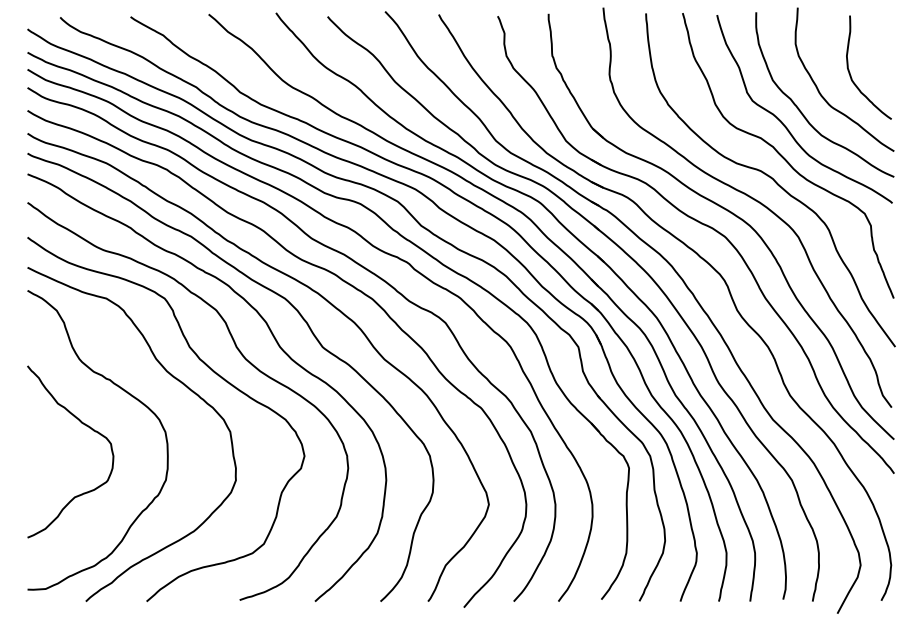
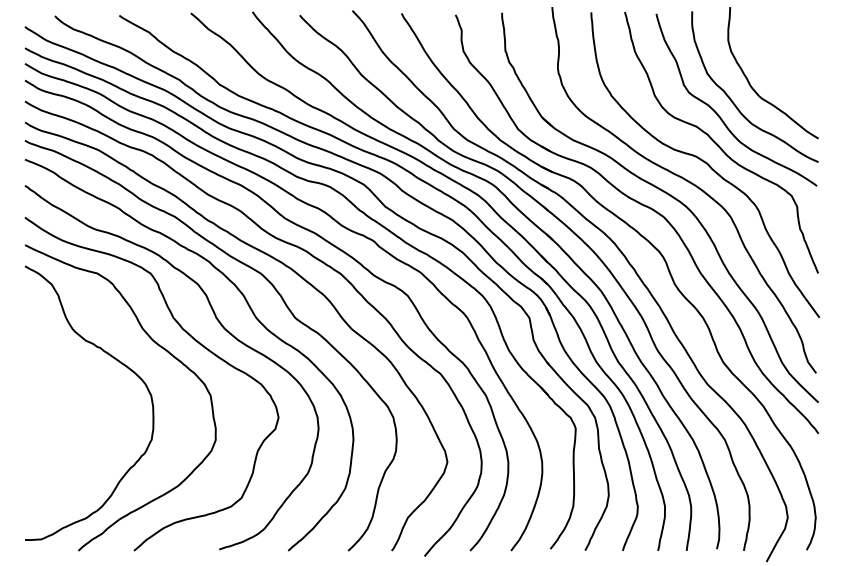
curve: (850, 72) -> (778, 66), removed
curve: (84, 425) -> (77, 389), removed

